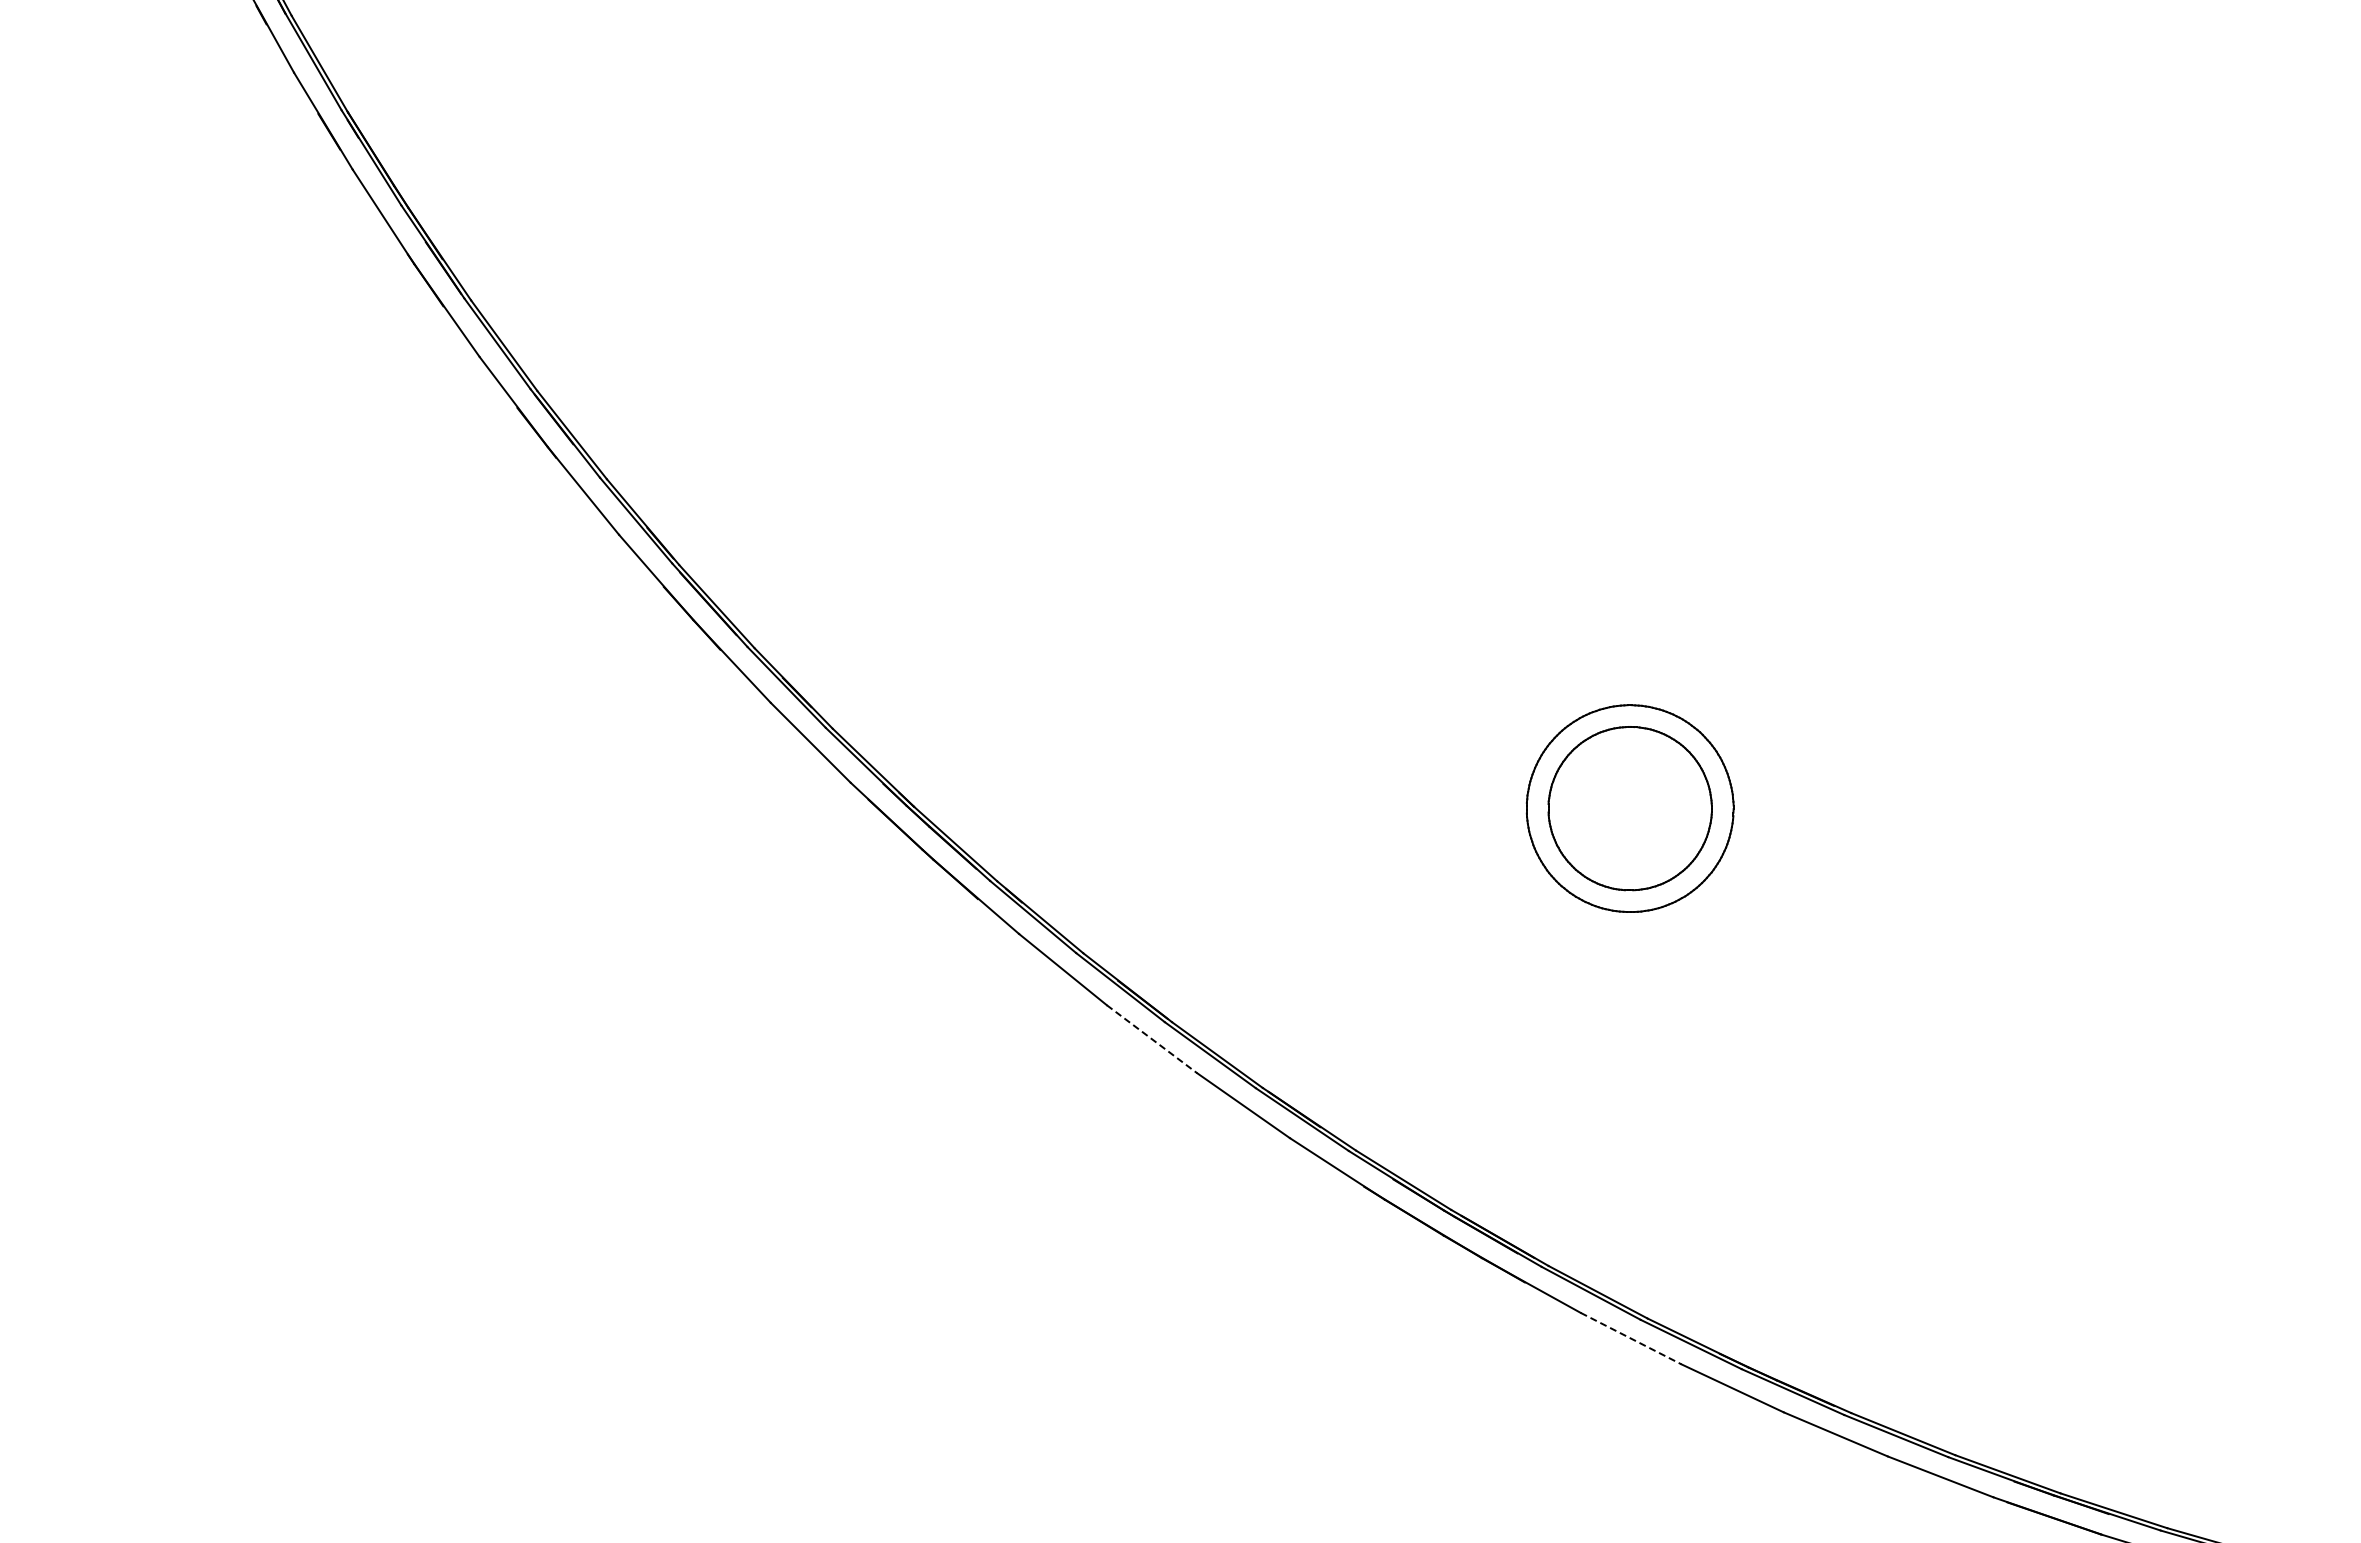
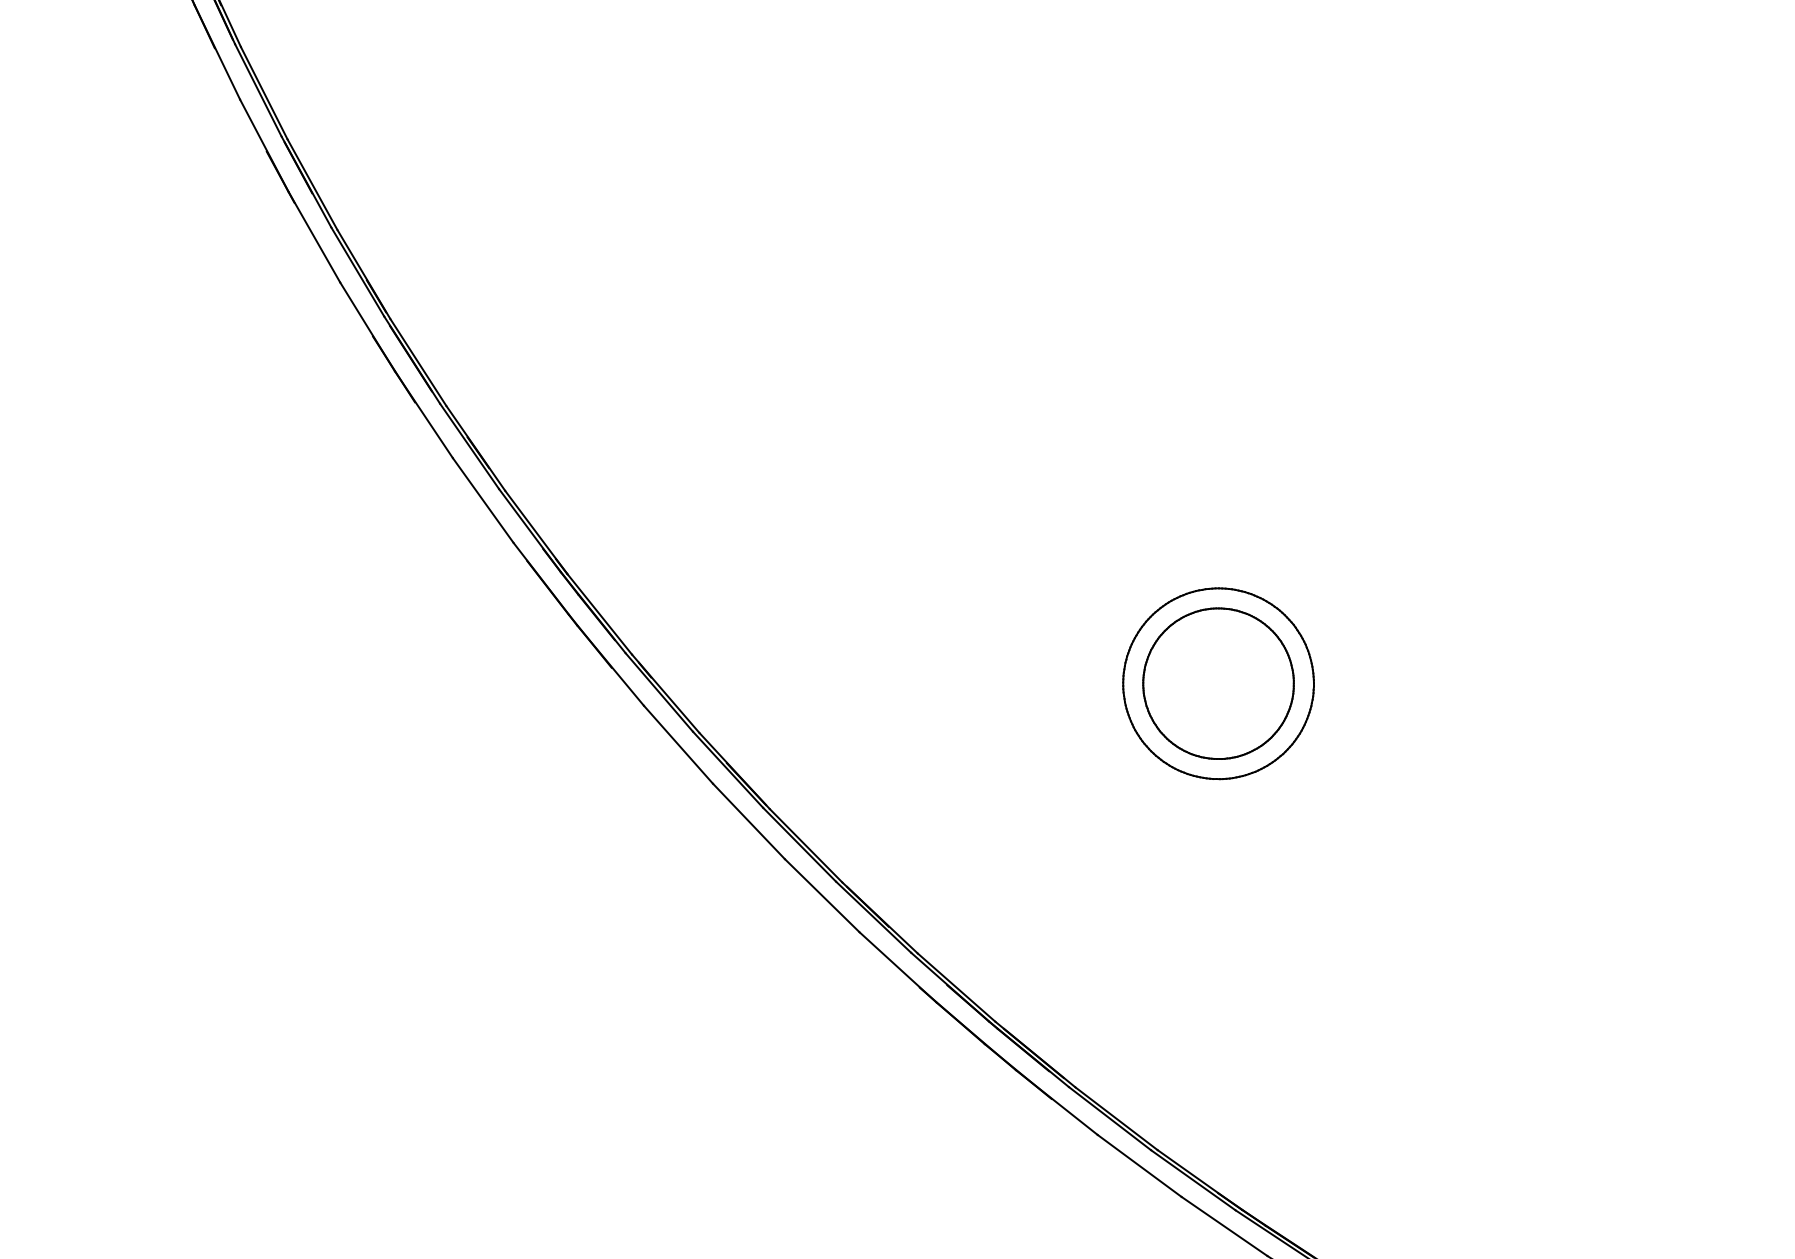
line: (1152, 1039) -> (749, 821), dashed -> solid
line: (1631, 1338) -> (1140, 1165), dashed -> solid

